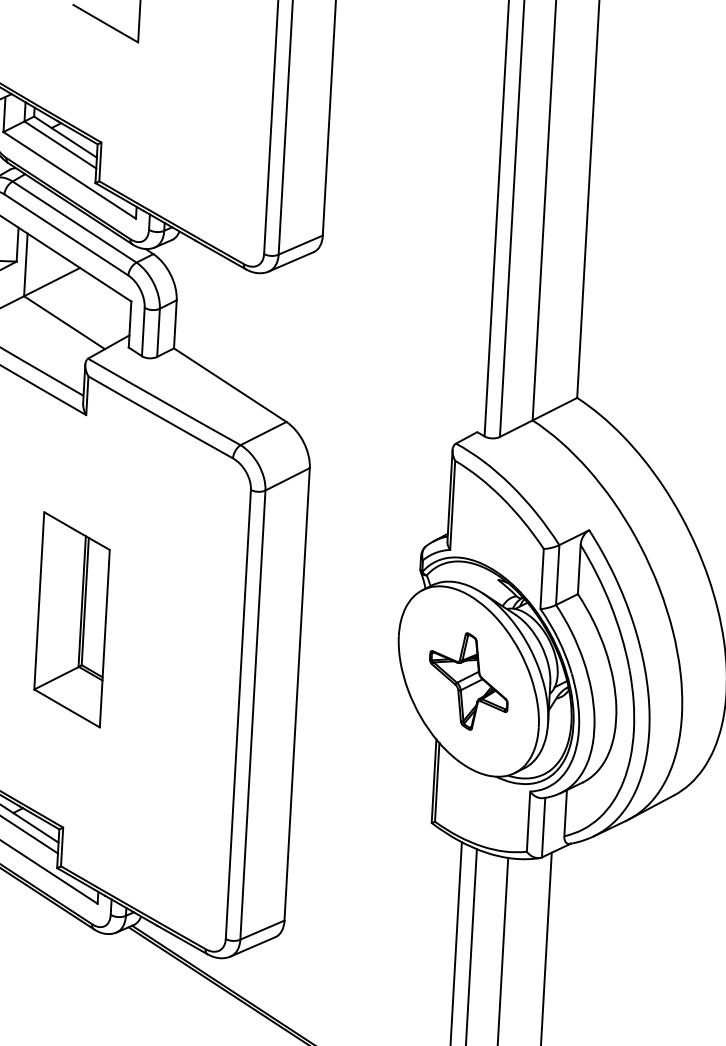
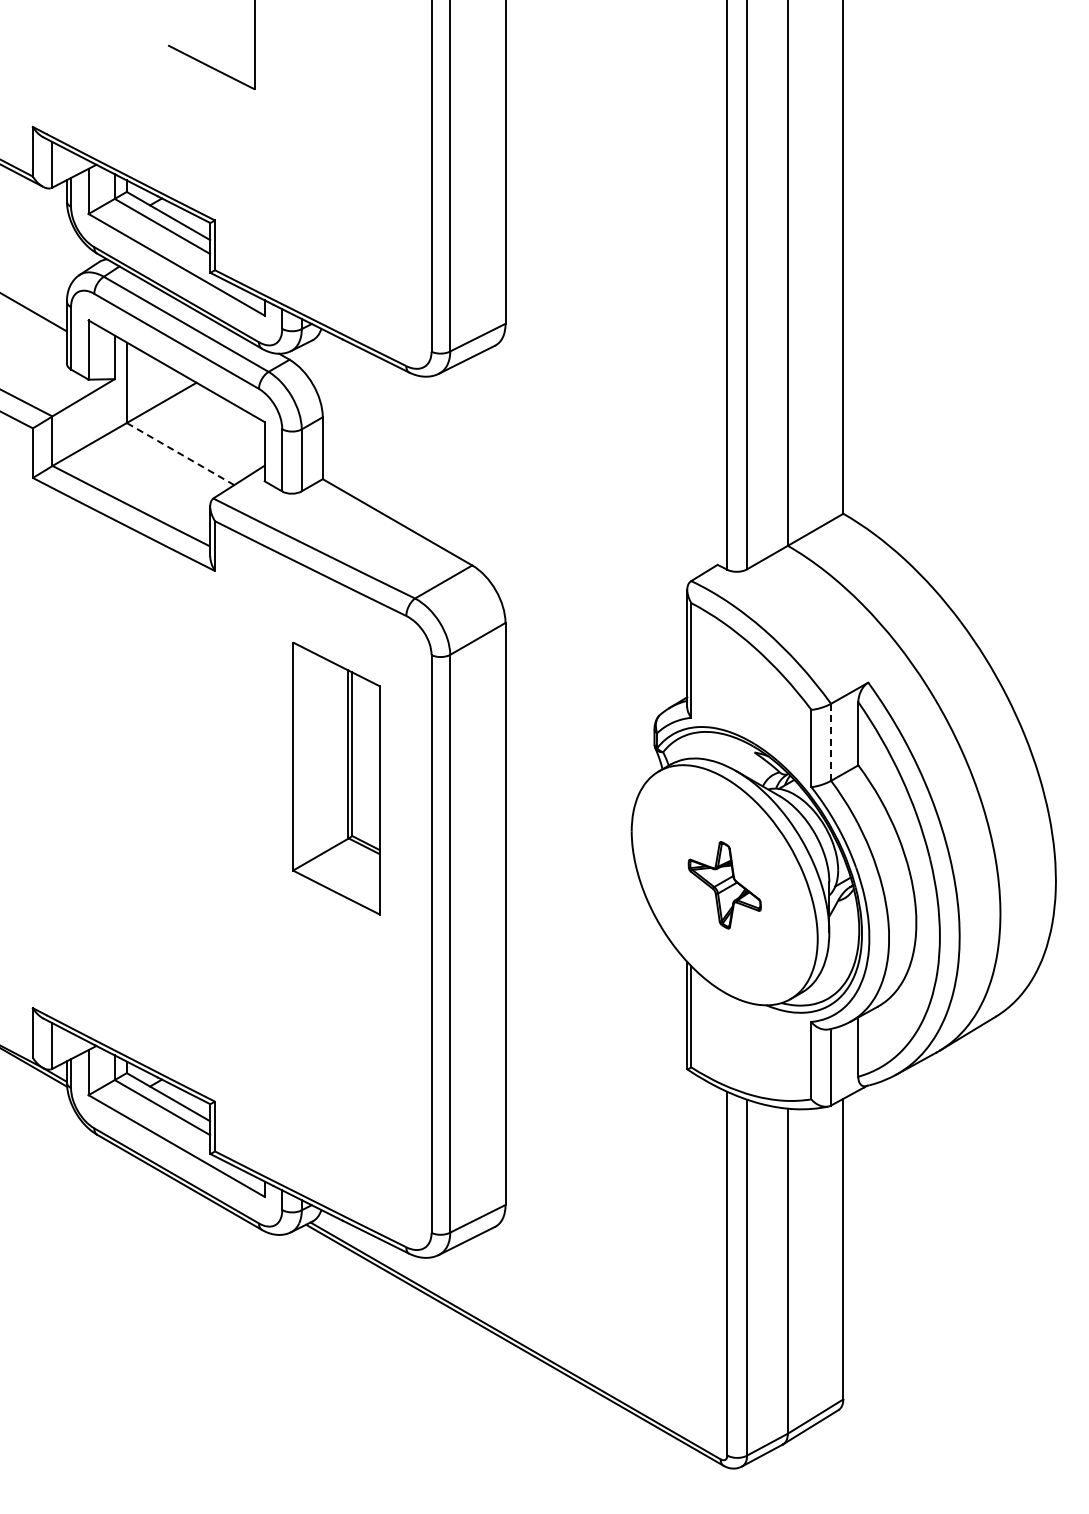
line: (64, 322) -> (180, 453), solid -> dashed
line: (558, 575) -> (831, 742), solid -> dashed
part: (72, 619) -> (336, 778), moved
part: (468, 681) -> (724, 885), size x0.7

